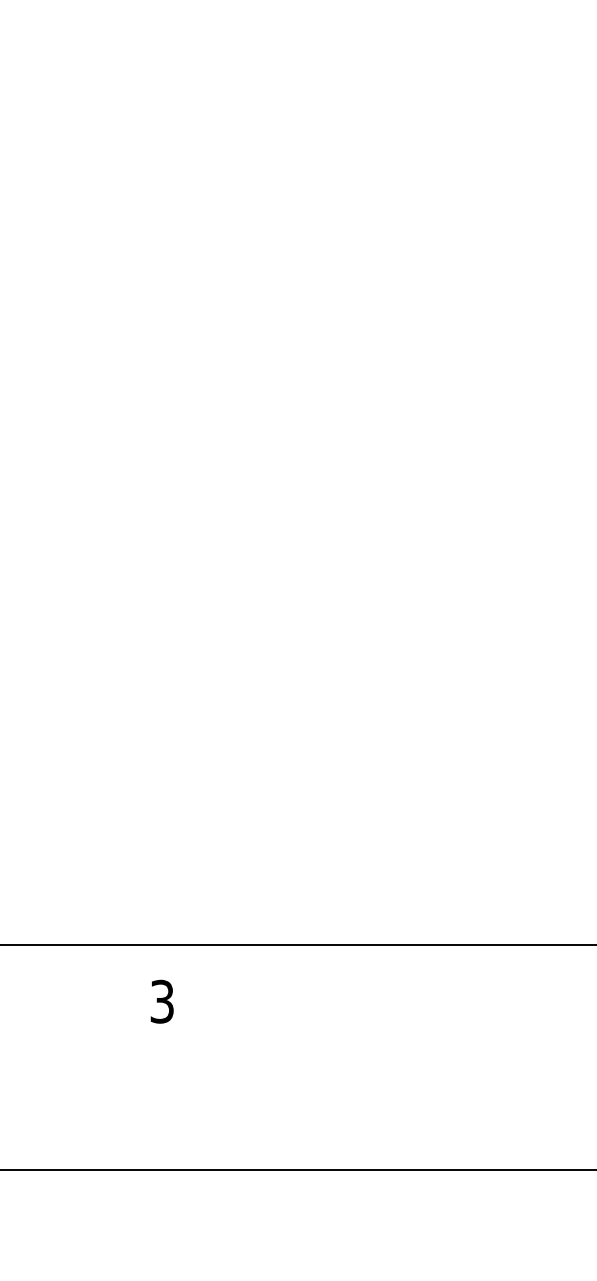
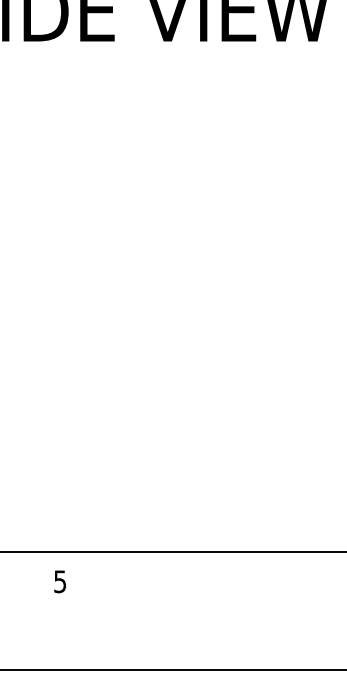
text: (162, 1001) -> (60, 581), 3 -> 5

